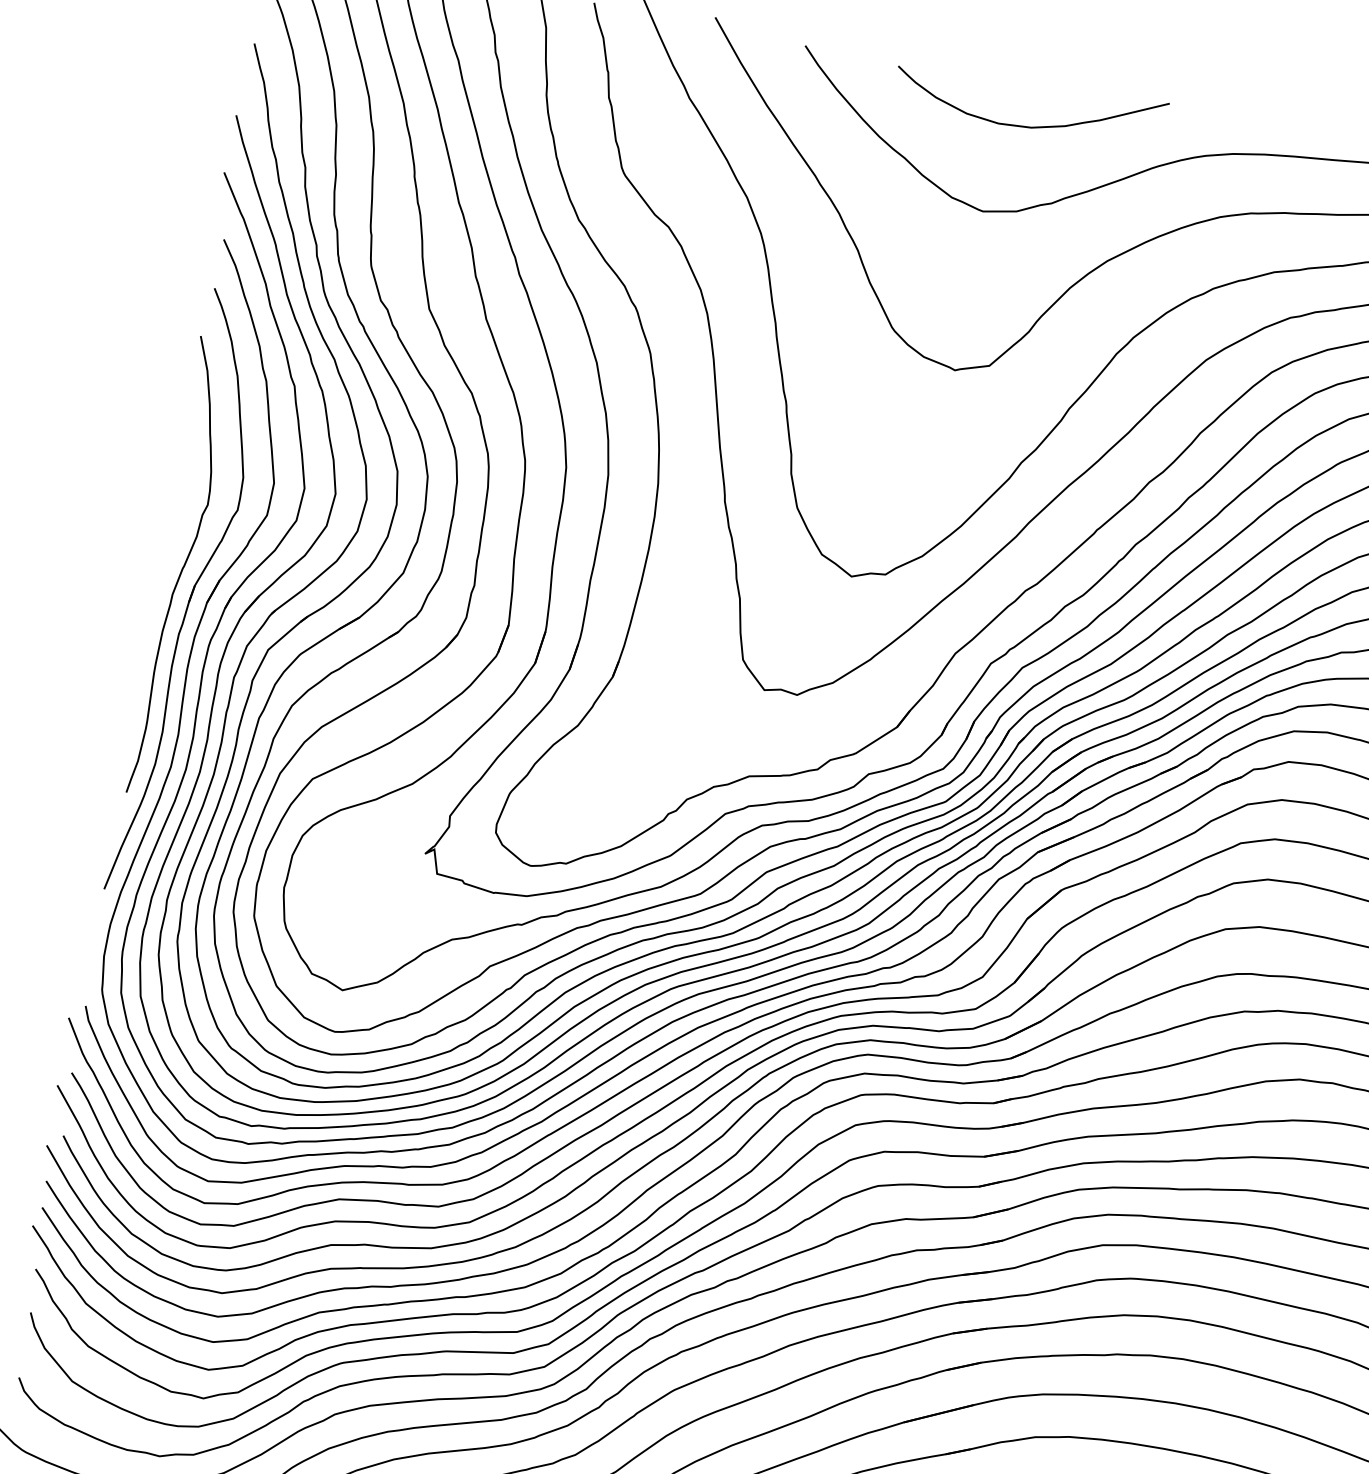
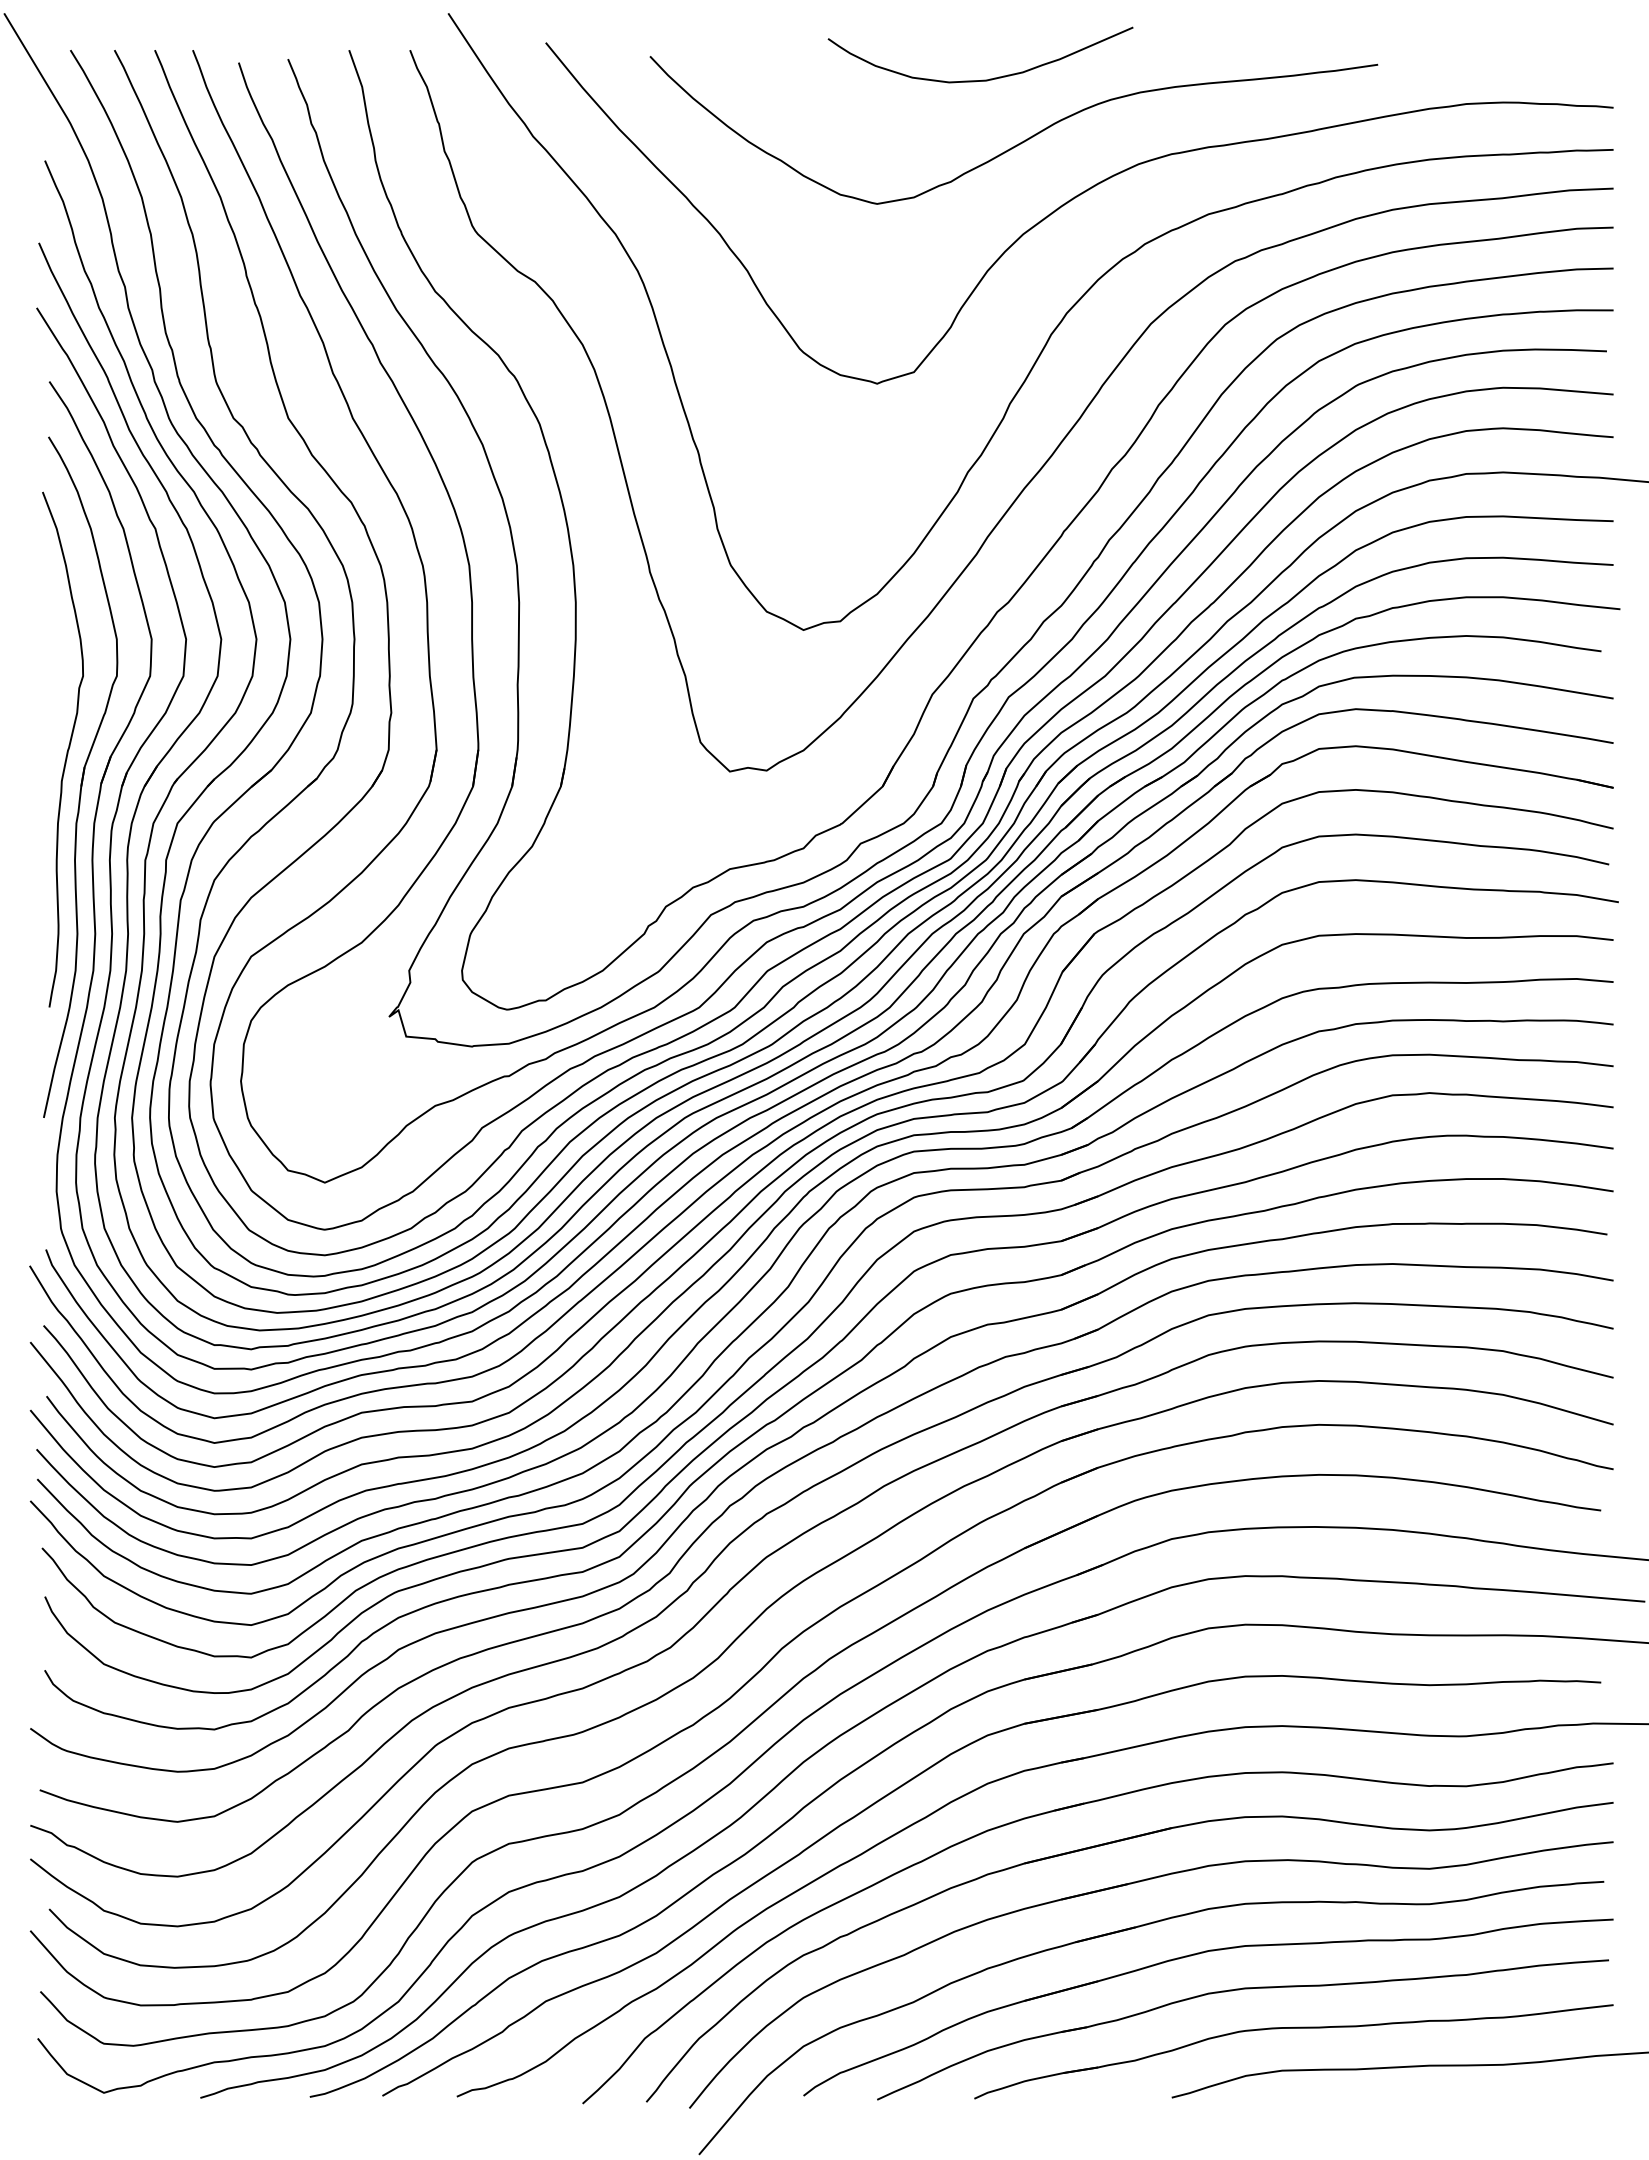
curve: (1028, 126) -> (982, 79), moved

